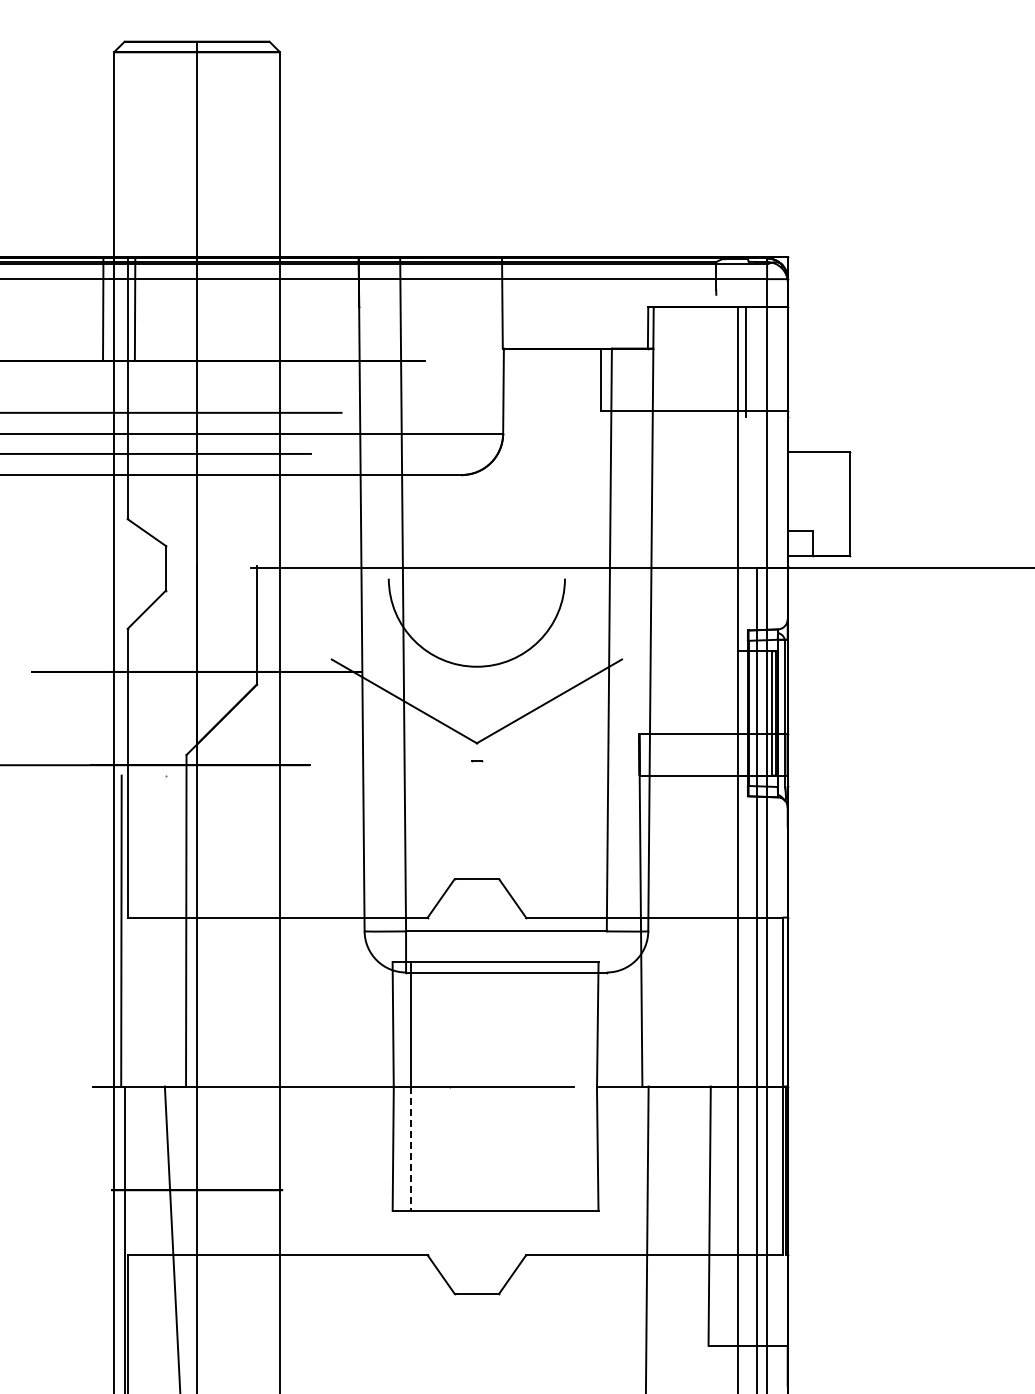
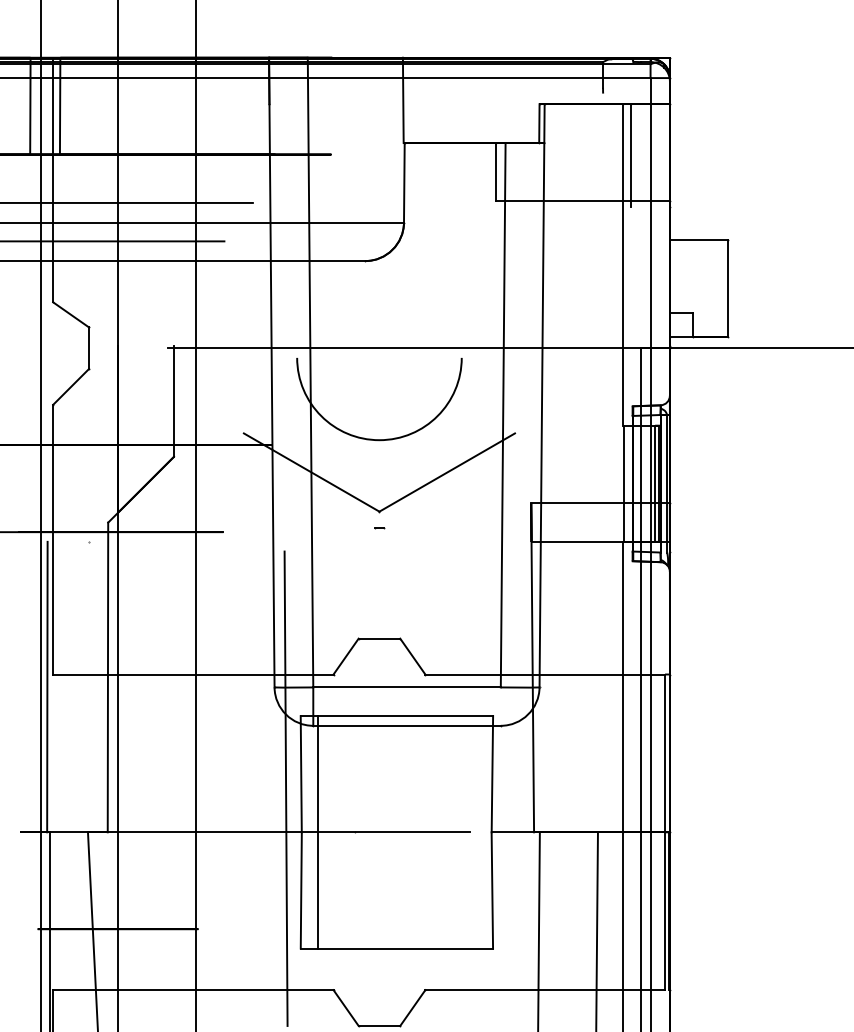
line: (376, 1039) -> (285, 788), added
line: (410, 1149) -> (317, 891), dashed -> solid

